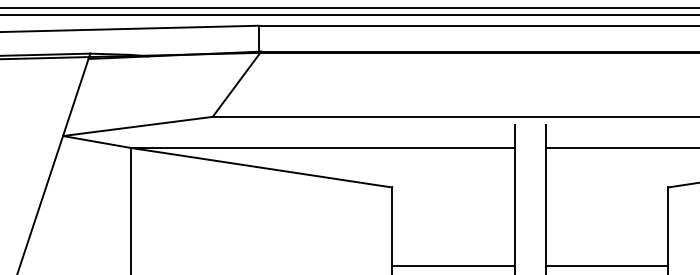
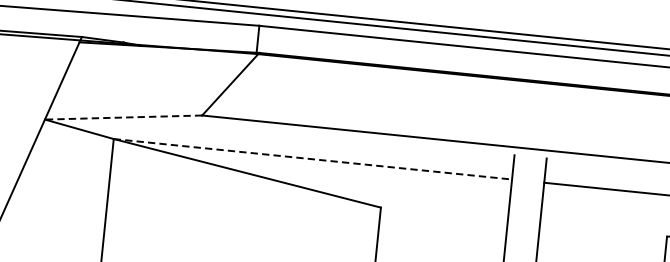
line: (137, 126) -> (123, 117), solid -> dashed
line: (323, 147) -> (313, 158), solid -> dashed

